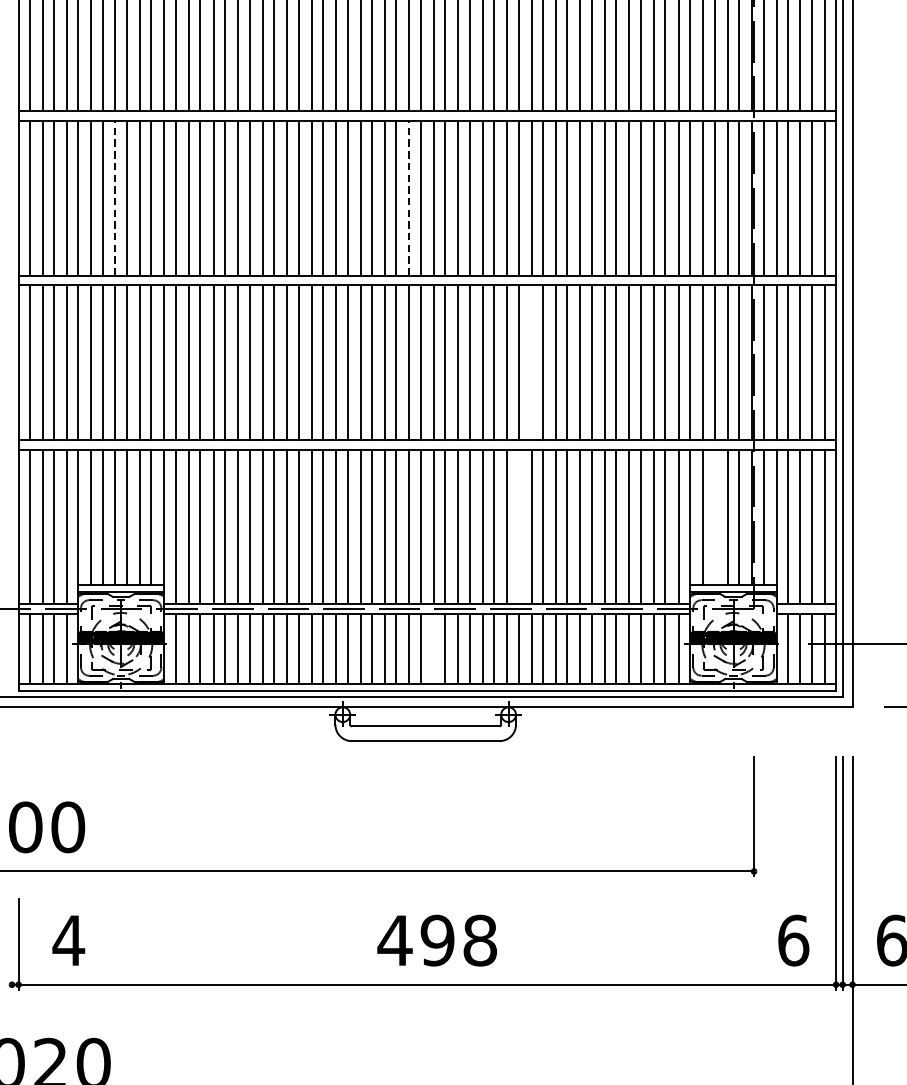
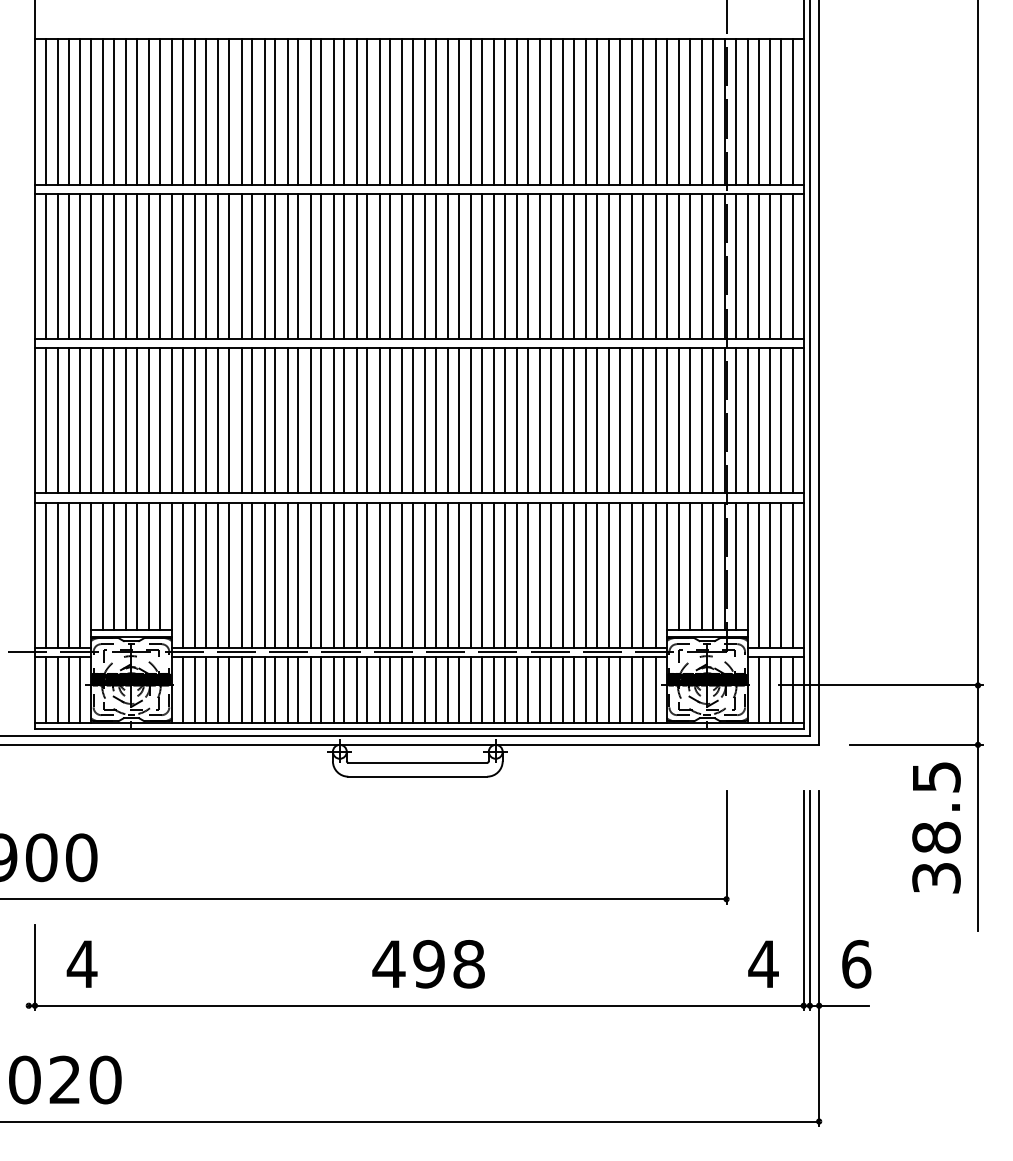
line: (115, 198) -> (126, 266), dashed -> solid
line: (409, 198) -> (402, 266), dashed -> solid
line: (531, 362) -> (517, 420), added
line: (714, 516) -> (689, 565), added
line: (518, 526) -> (505, 574), added
line: (433, 648) -> (425, 689), added
text: (793, 940) -> (763, 964), 6 -> 4

